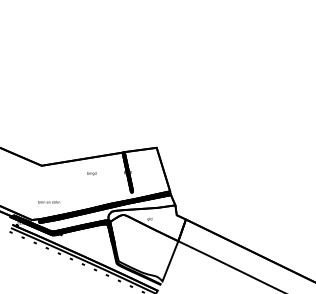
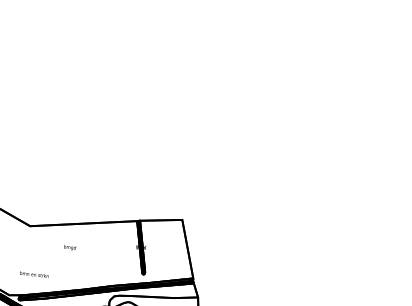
text: (91, 173) -> (69, 247), moved

